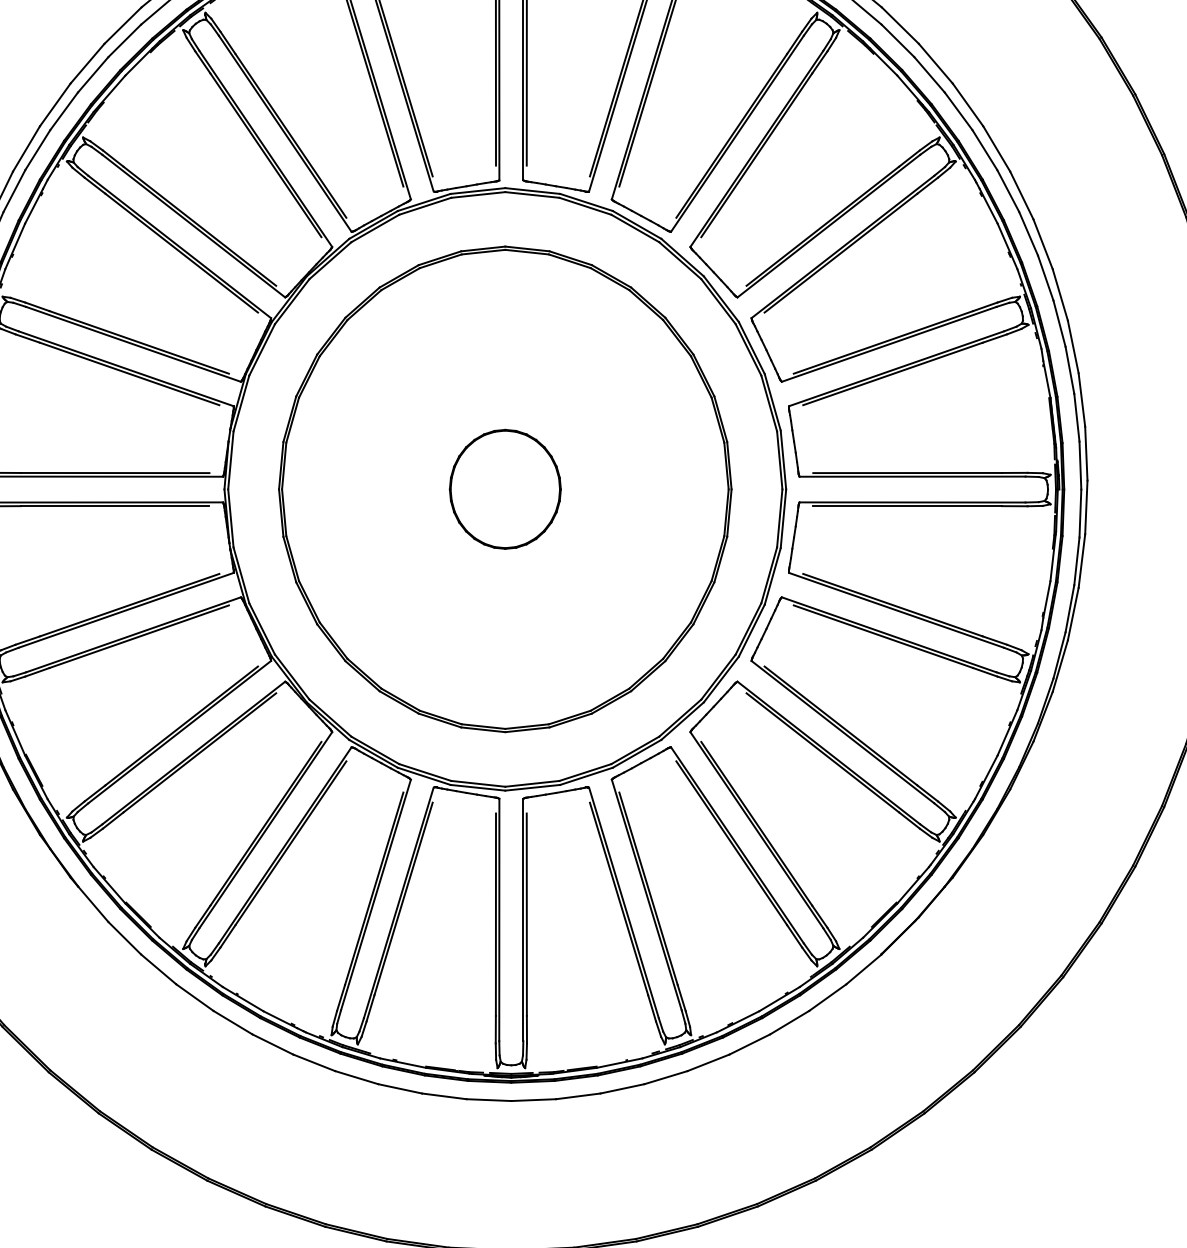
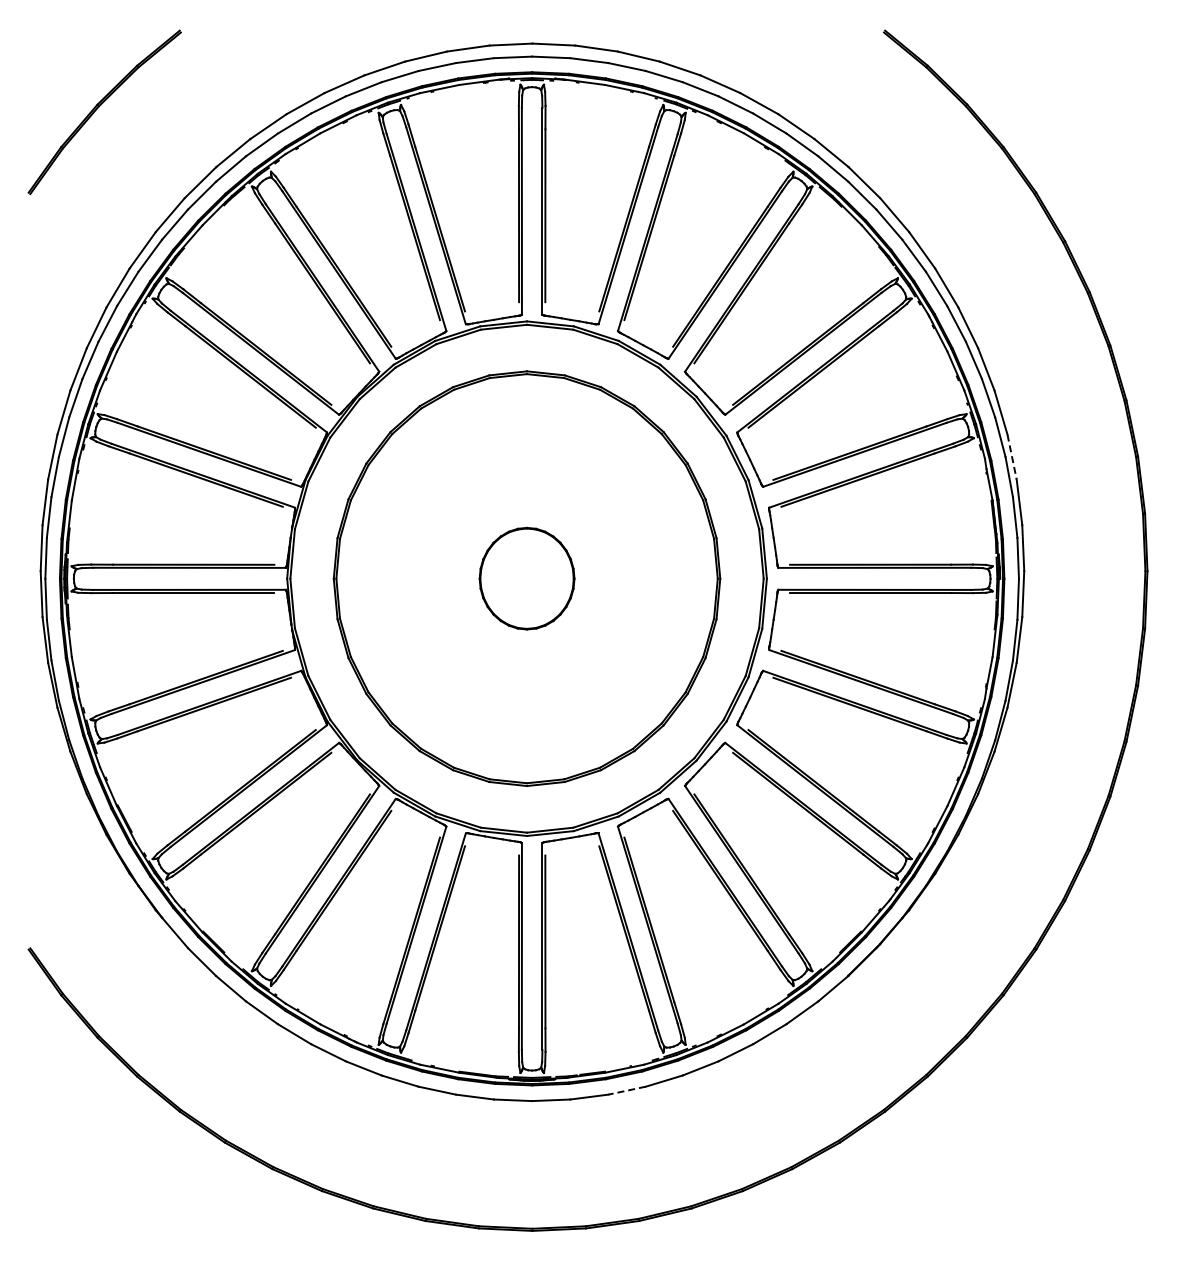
line: (1073, 347) -> (1012, 457), solid -> dashed
line: (621, 1088) -> (626, 1090), solid -> dashed

